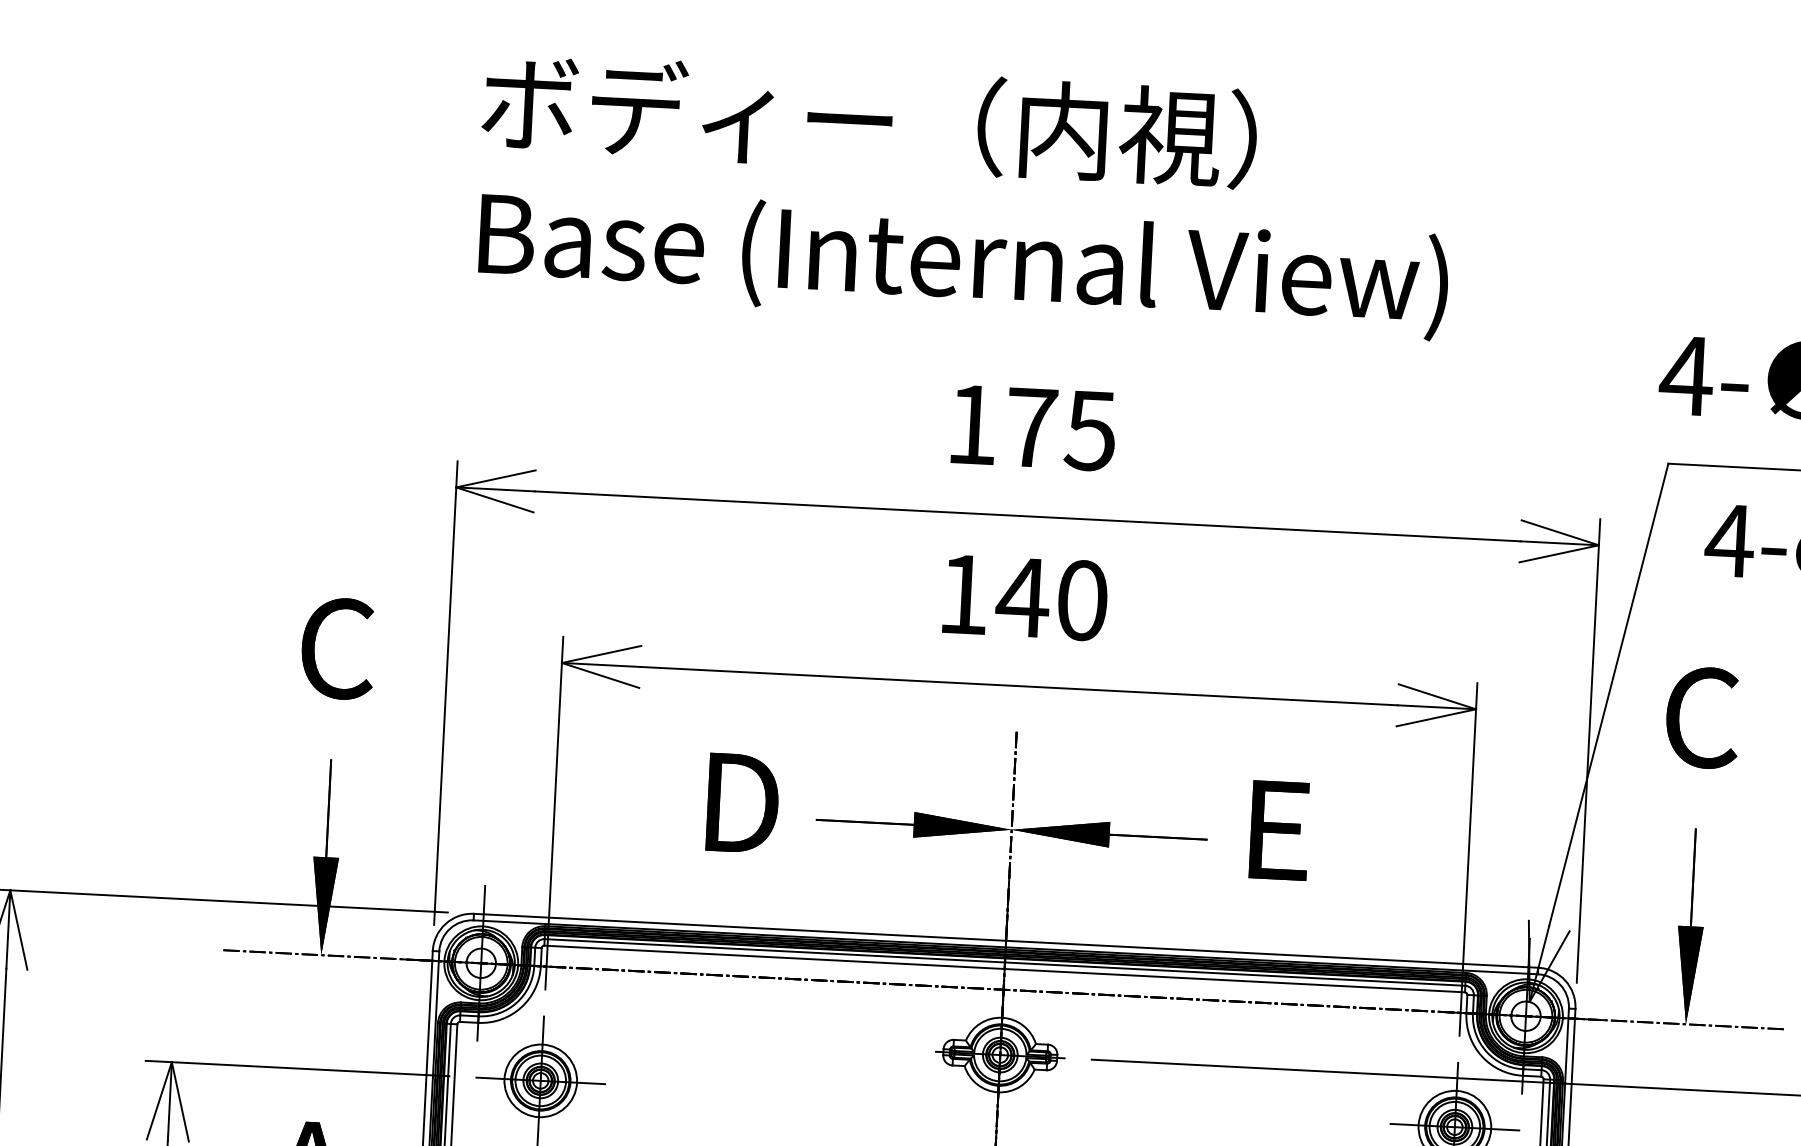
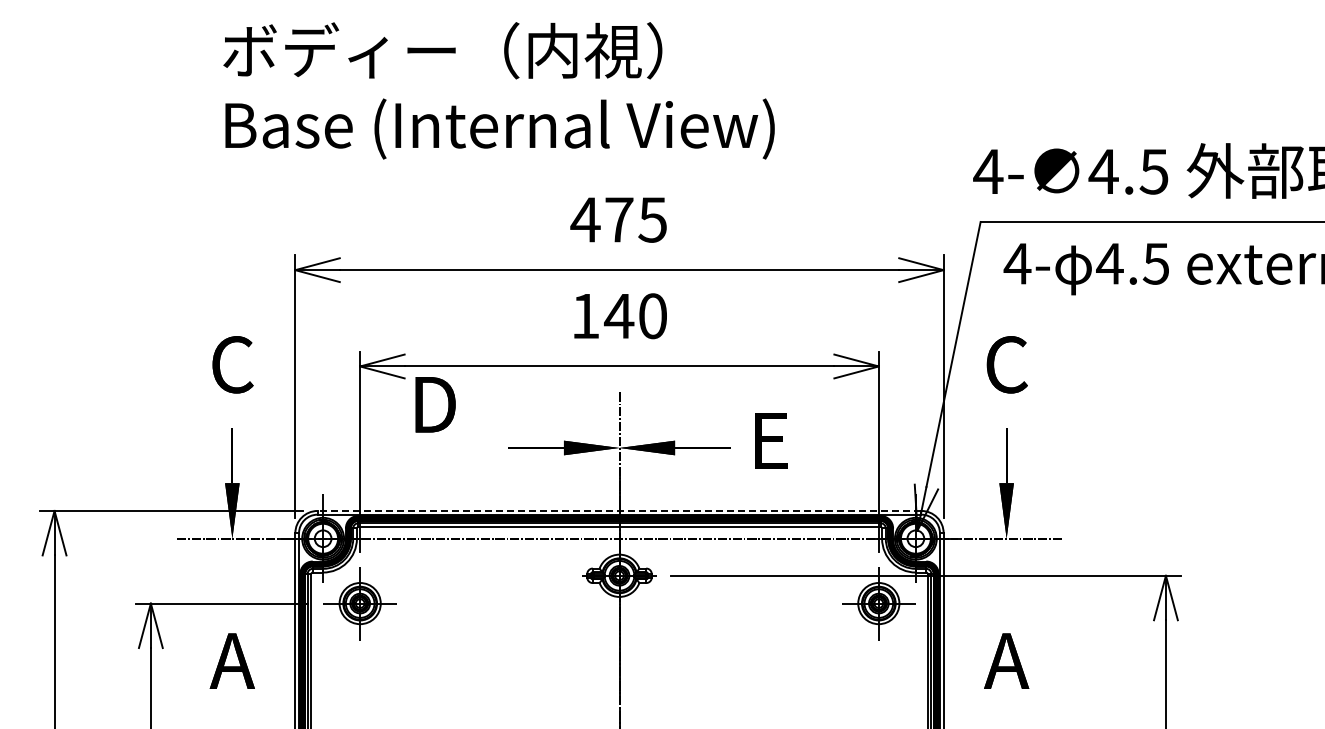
text: (964, 195) -> (498, 90), moved
text: (972, 424) -> (585, 219), 175 -> 475
text: (742, 802) -> (435, 404), moved
line: (1006, 939) -> (619, 510), solid -> dashed

